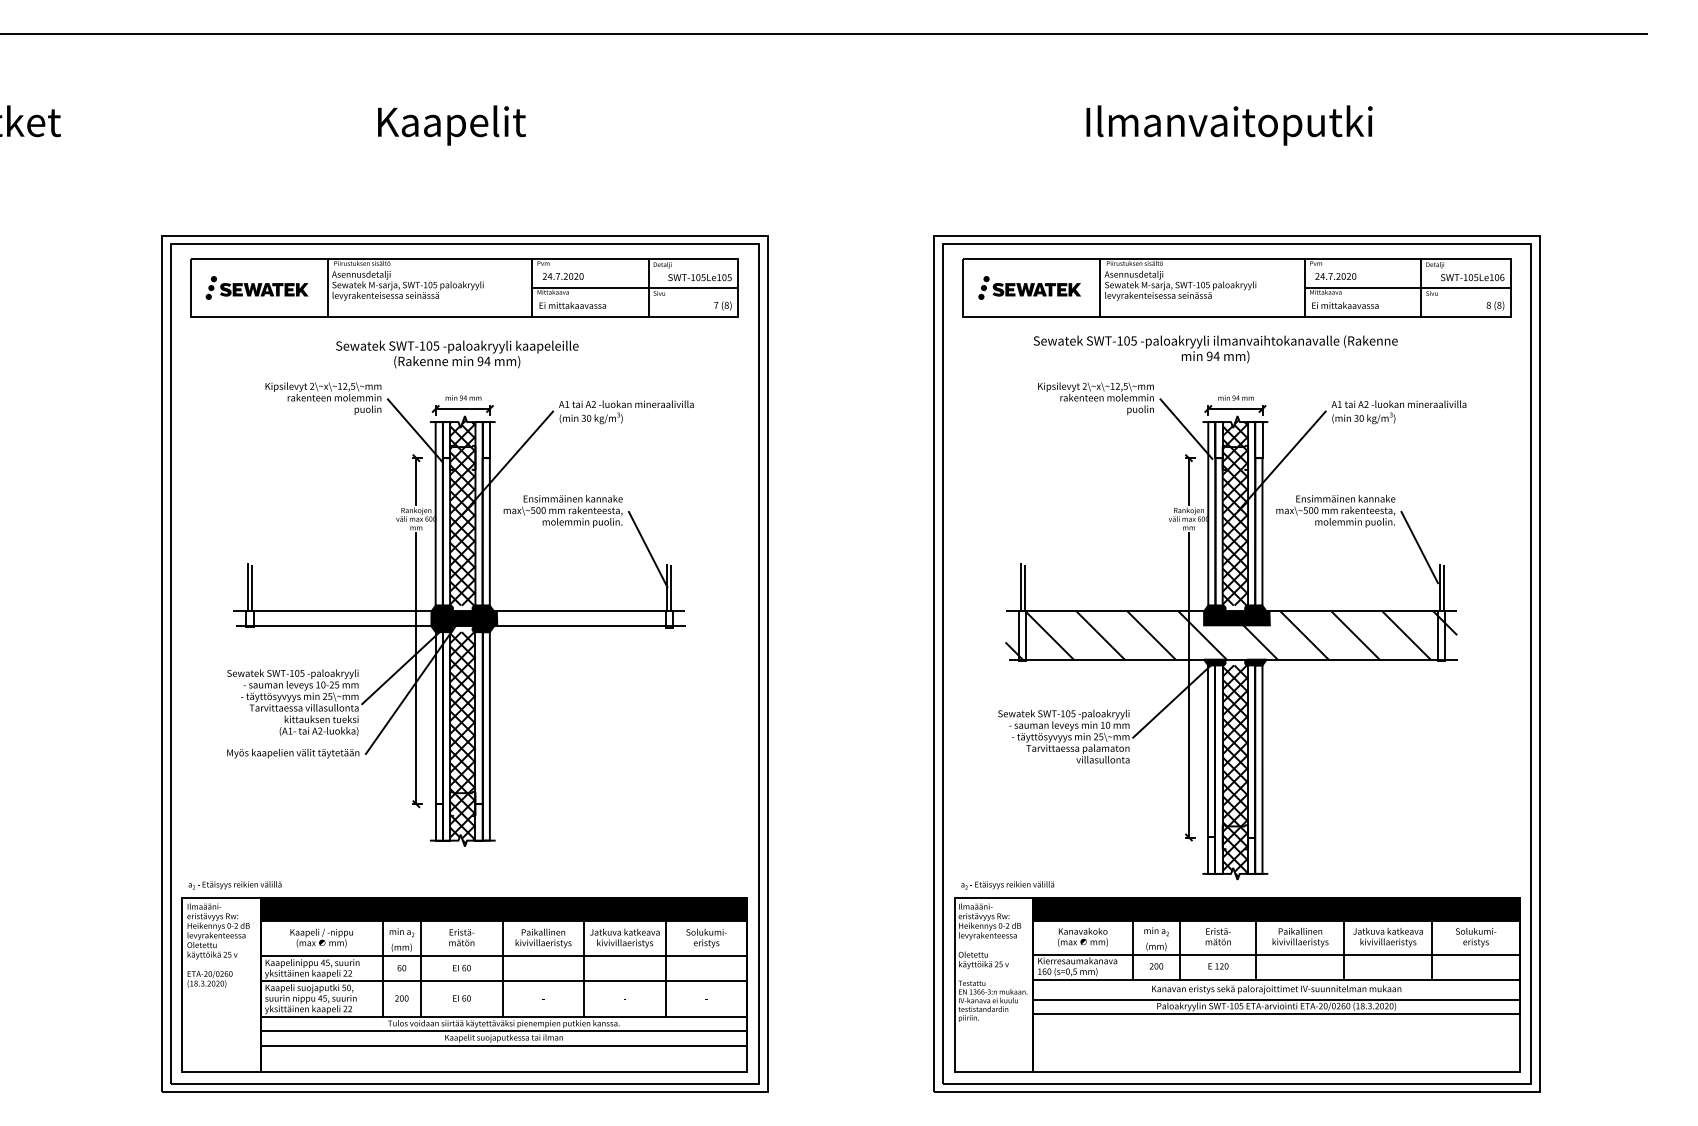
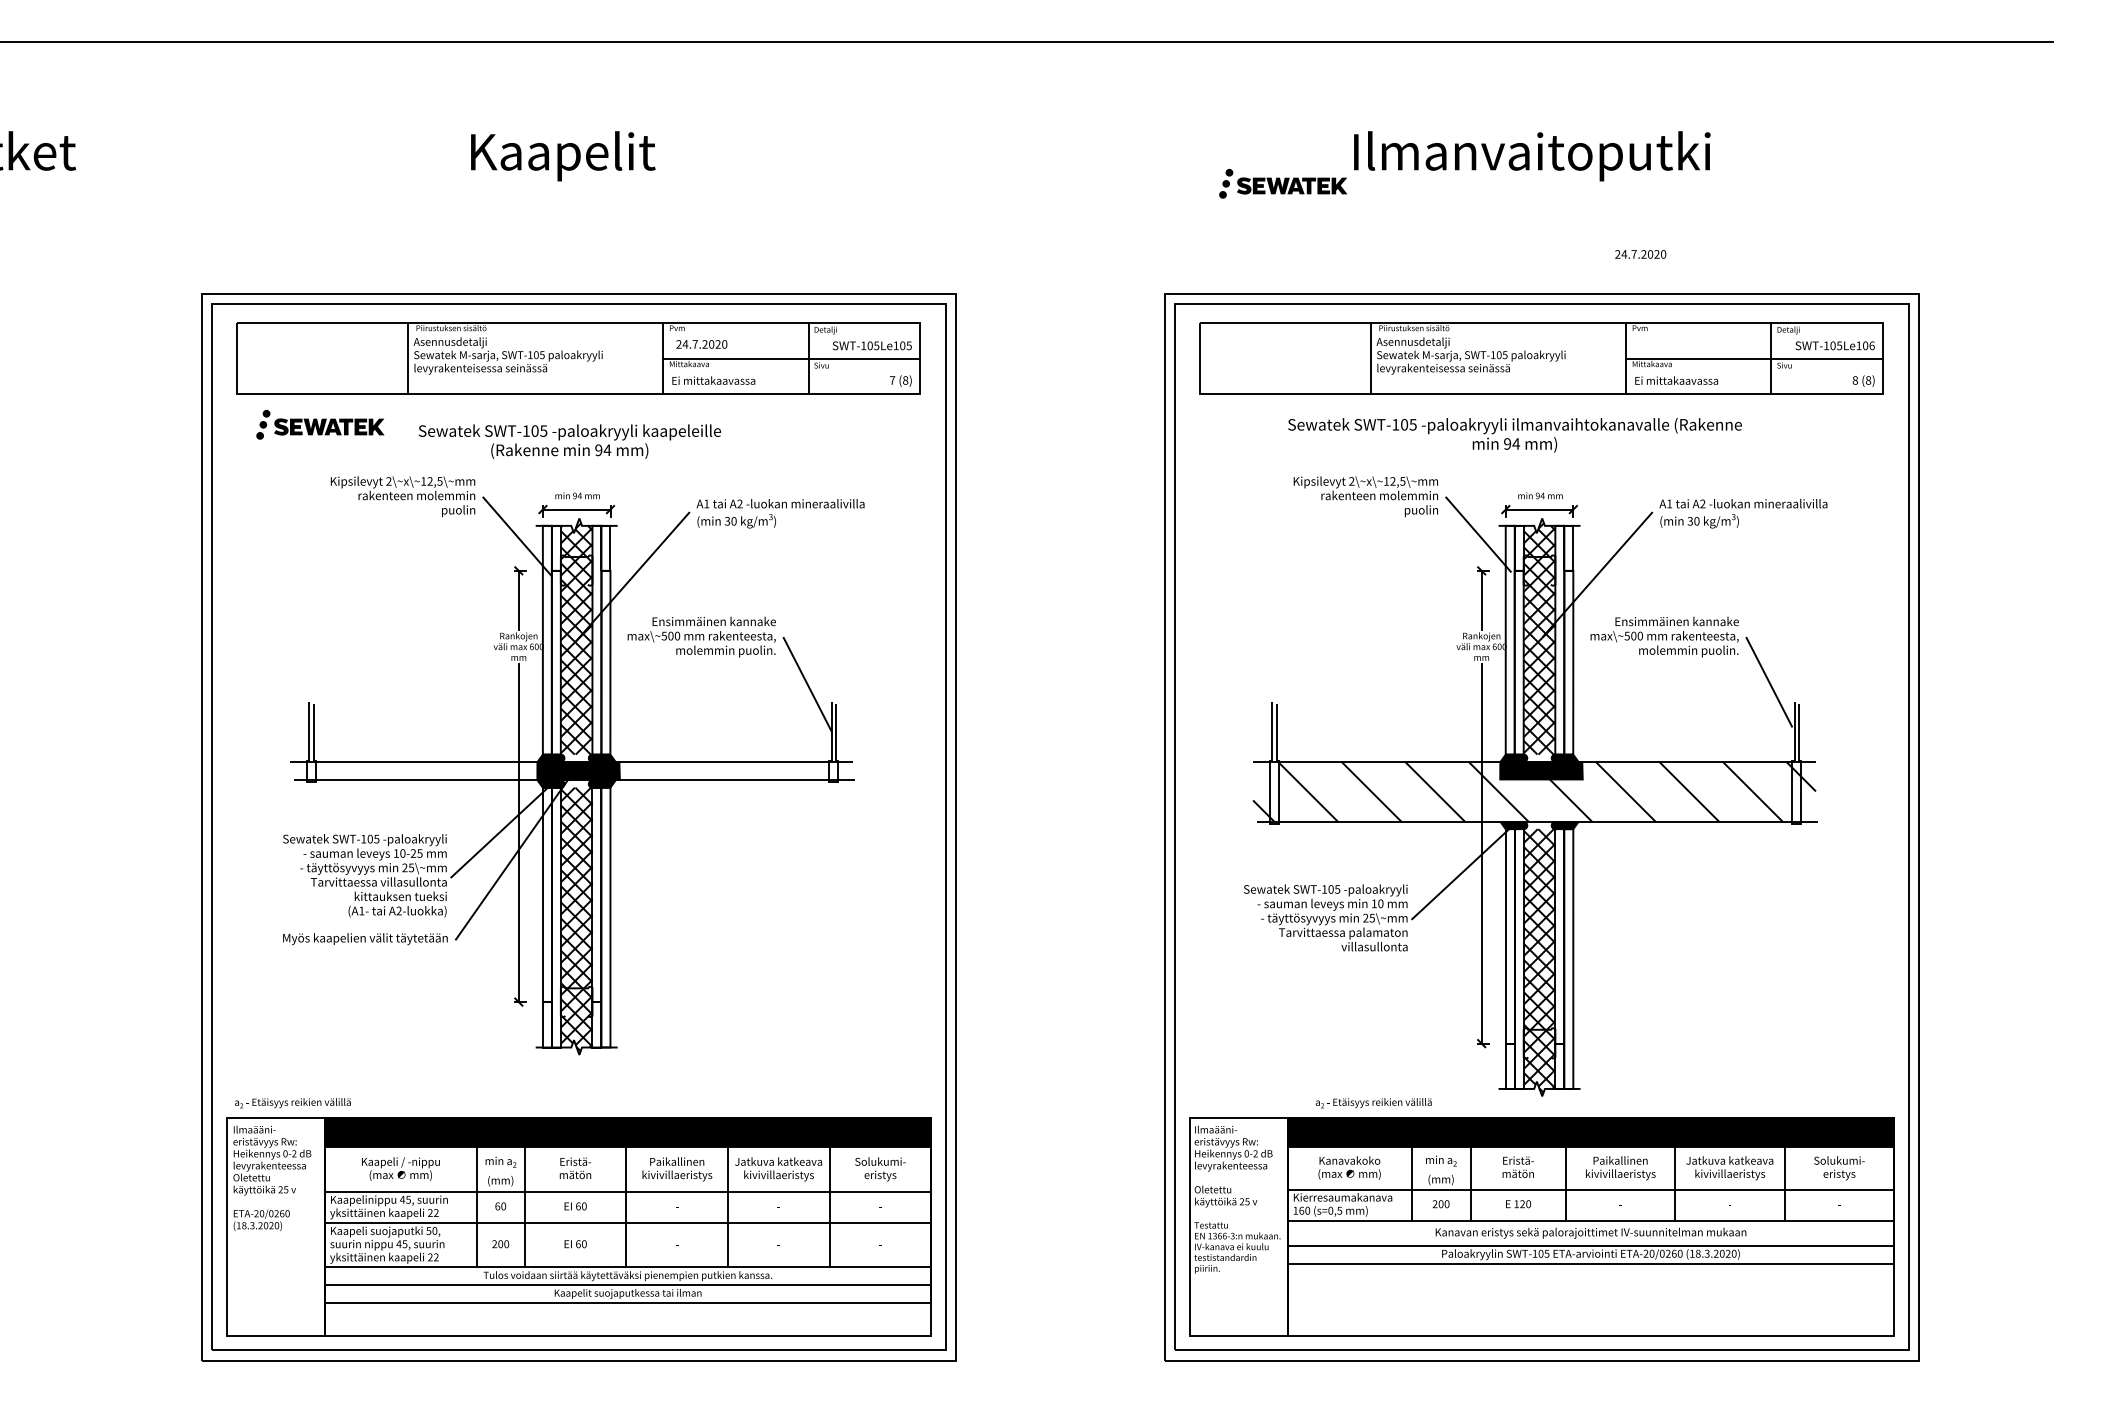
text: (1335, 276) -> (1640, 254), moved
part: (257, 287) -> (320, 424), moved
part: (1029, 287) -> (1283, 183), moved
text: (1007, 885) -> (1373, 1103), moved

